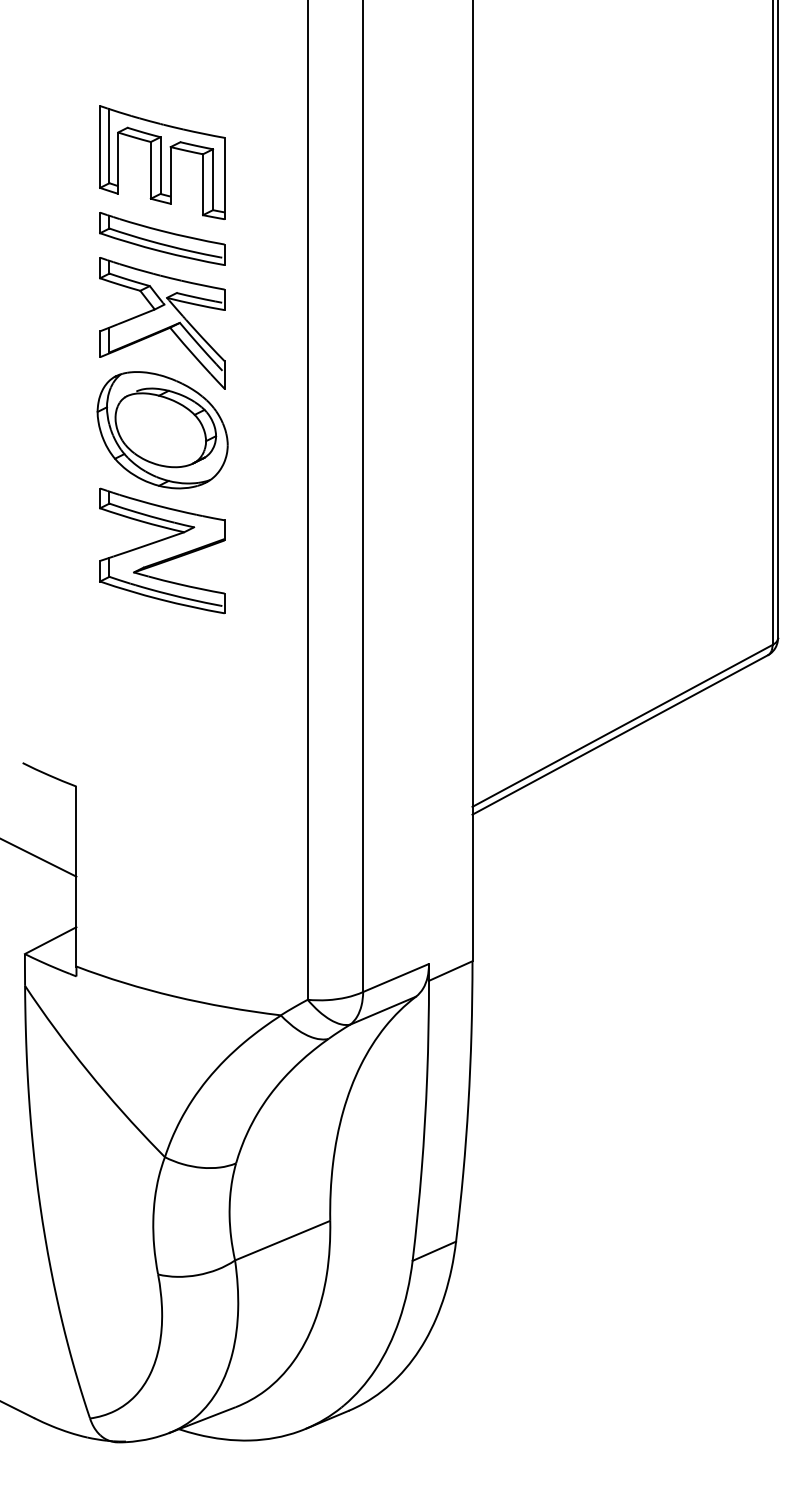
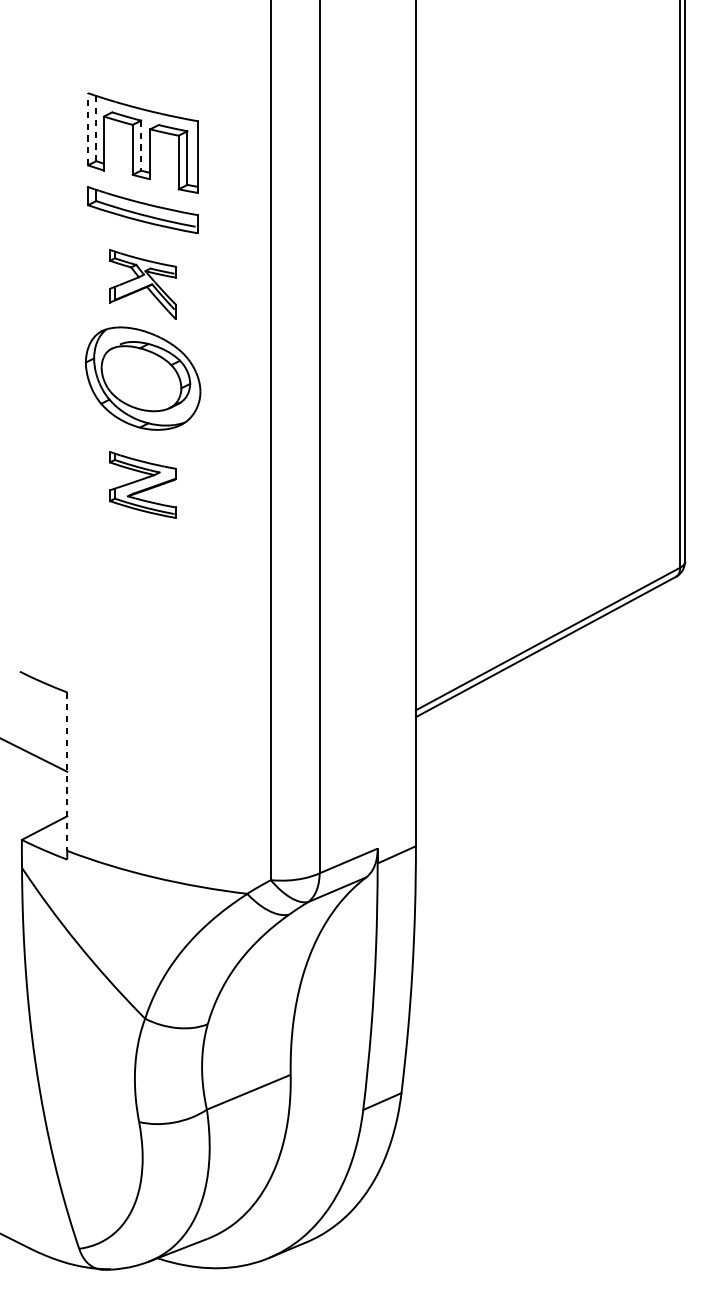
line: (100, 146) -> (88, 128), solid -> dashed
line: (109, 146) -> (96, 128), solid -> dashed
line: (160, 166) -> (141, 146), solid -> dashed
part: (162, 323) -> (143, 284), size x0.6
part: (162, 550) -> (143, 484), size x0.6
line: (76, 876) -> (67, 771), solid -> dashed

